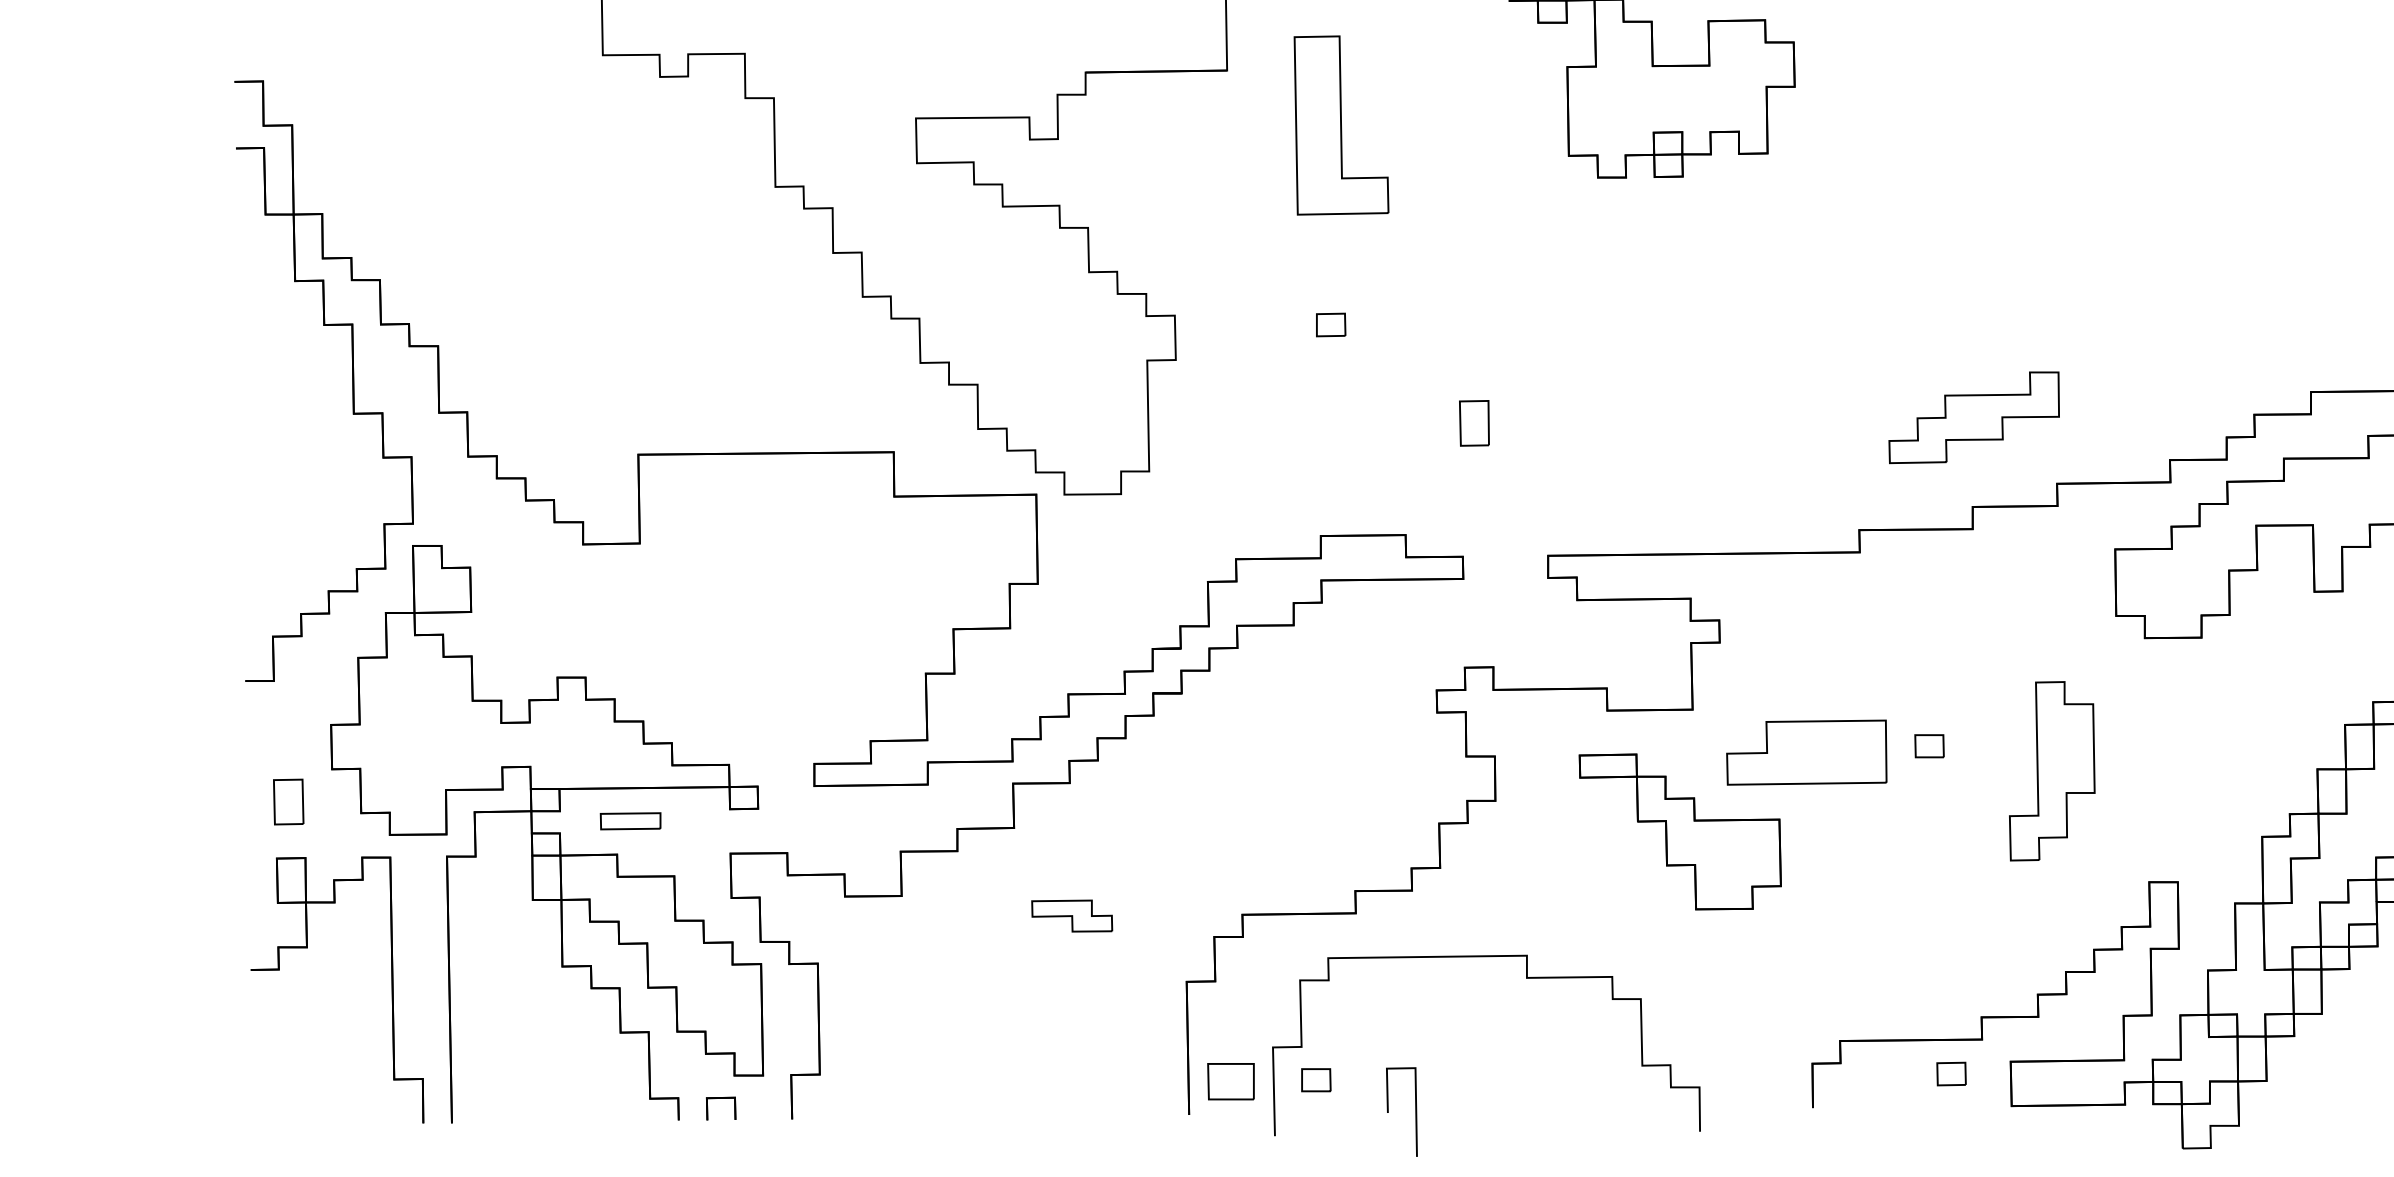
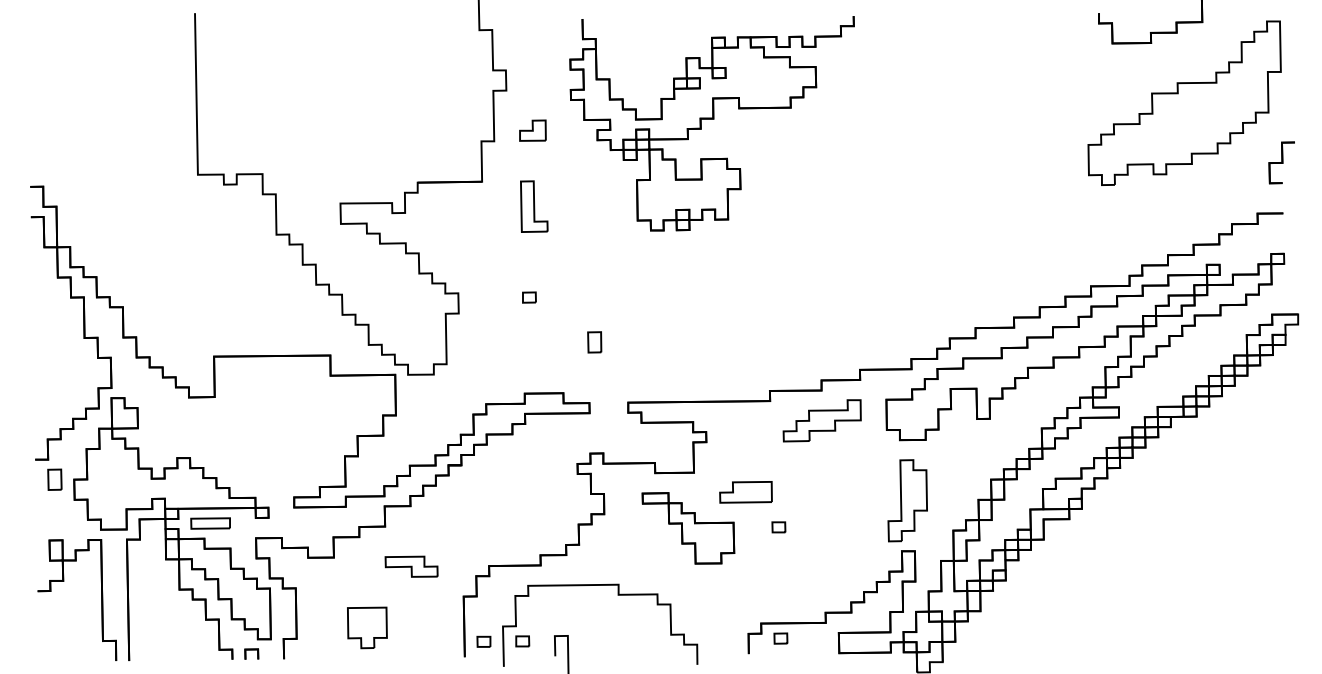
part: (1342, 124) -> (534, 206), size x0.62
part: (1972, 417) -> (821, 420), moved
part: (1928, 746) -> (778, 527), moved
part: (1805, 753) -> (745, 492), size x0.71
part: (2051, 770) -> (907, 500), moved
part: (287, 801) -> (54, 479), moved
part: (630, 821) -> (210, 523), size x1.43
part: (1071, 915) -> (411, 566), size x1.43
part: (975, 1049) -> (367, 627), added
part: (1950, 1073) -> (780, 638), moved
part: (1230, 1080) -> (483, 641), size x0.62

